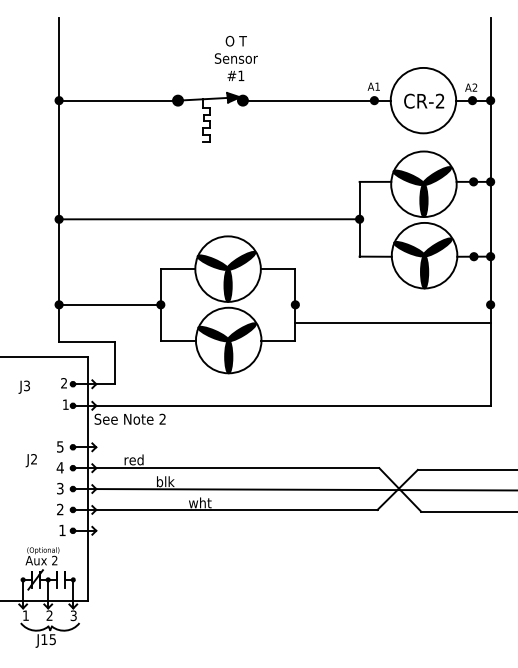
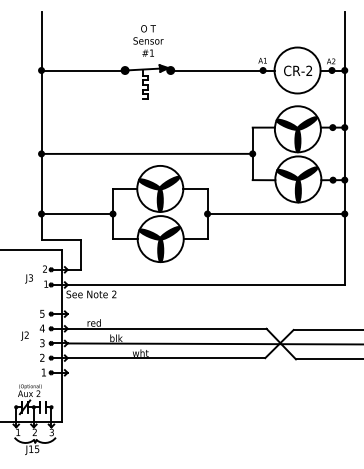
text: (235, 58) -> (147, 40), moved
line: (392, 322) -> (275, 213), moved
text: (23, 386) -> (28, 278), moved
text: (30, 460) -> (24, 336), moved

